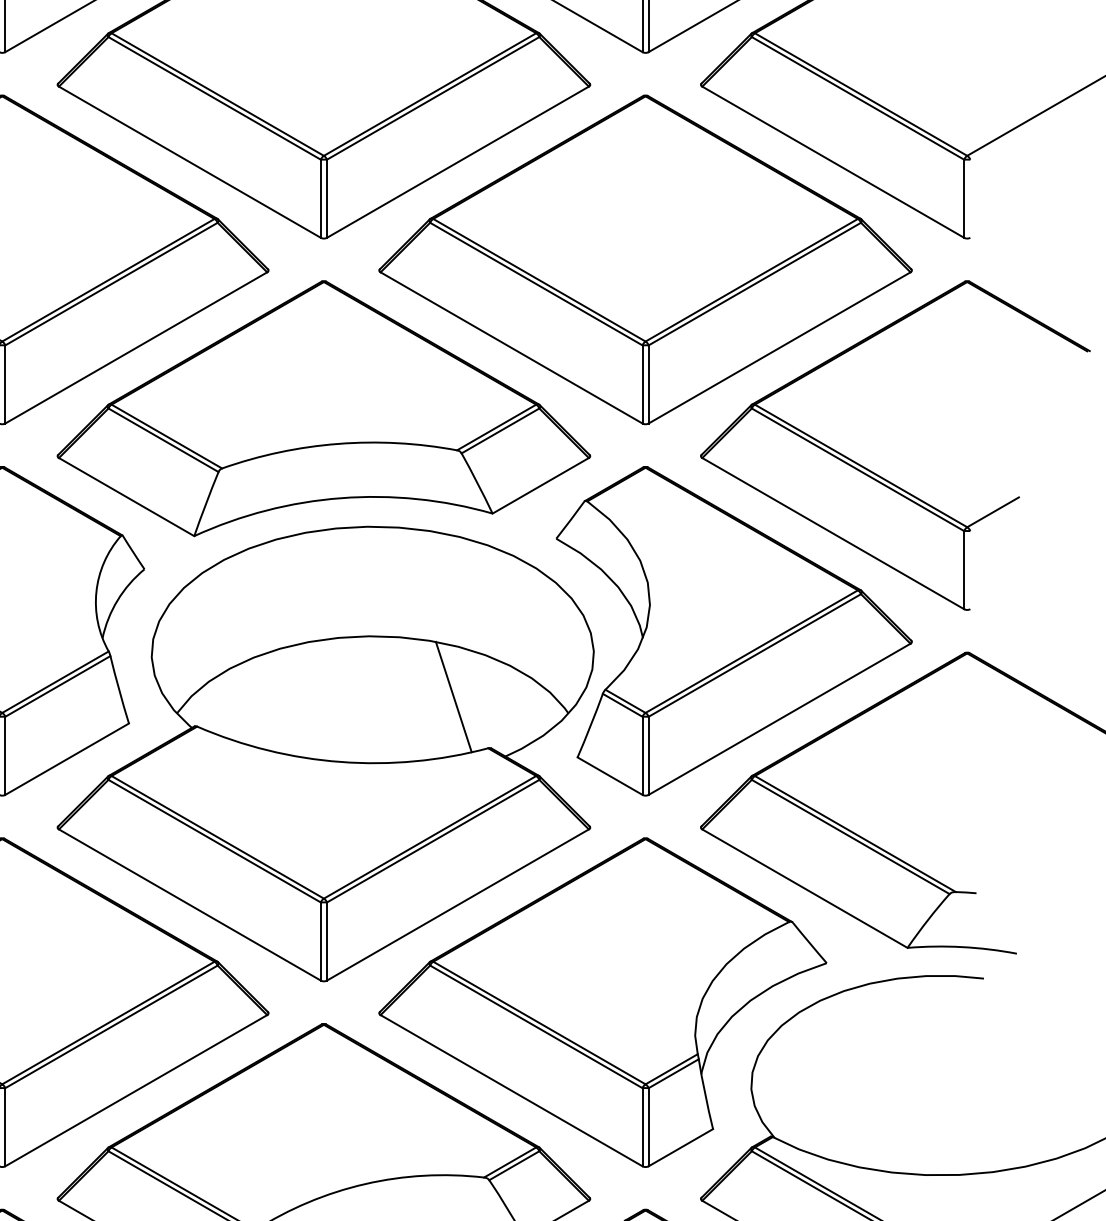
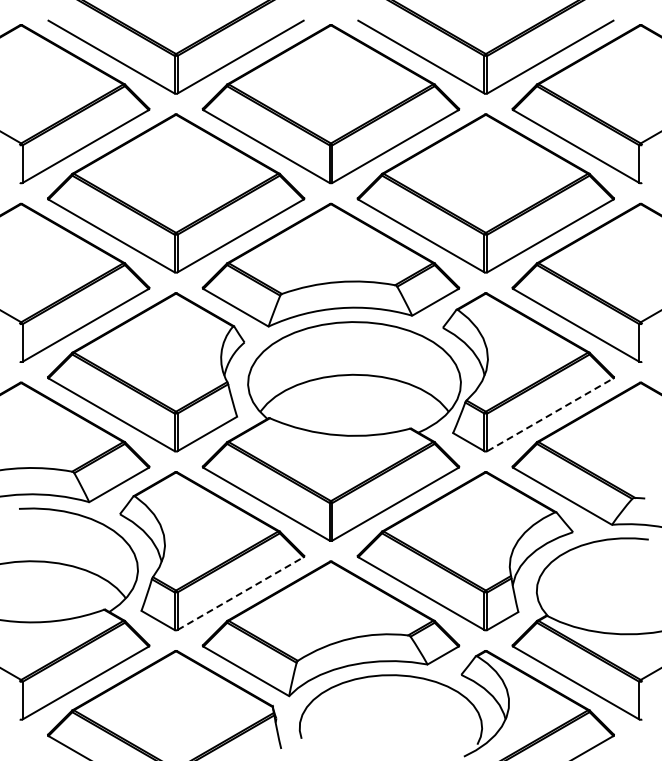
line: (453, 695) -> (393, 403), removed
line: (779, 718) -> (550, 414), solid -> dashed
line: (135, 1090) -> (240, 593), solid -> dashed

